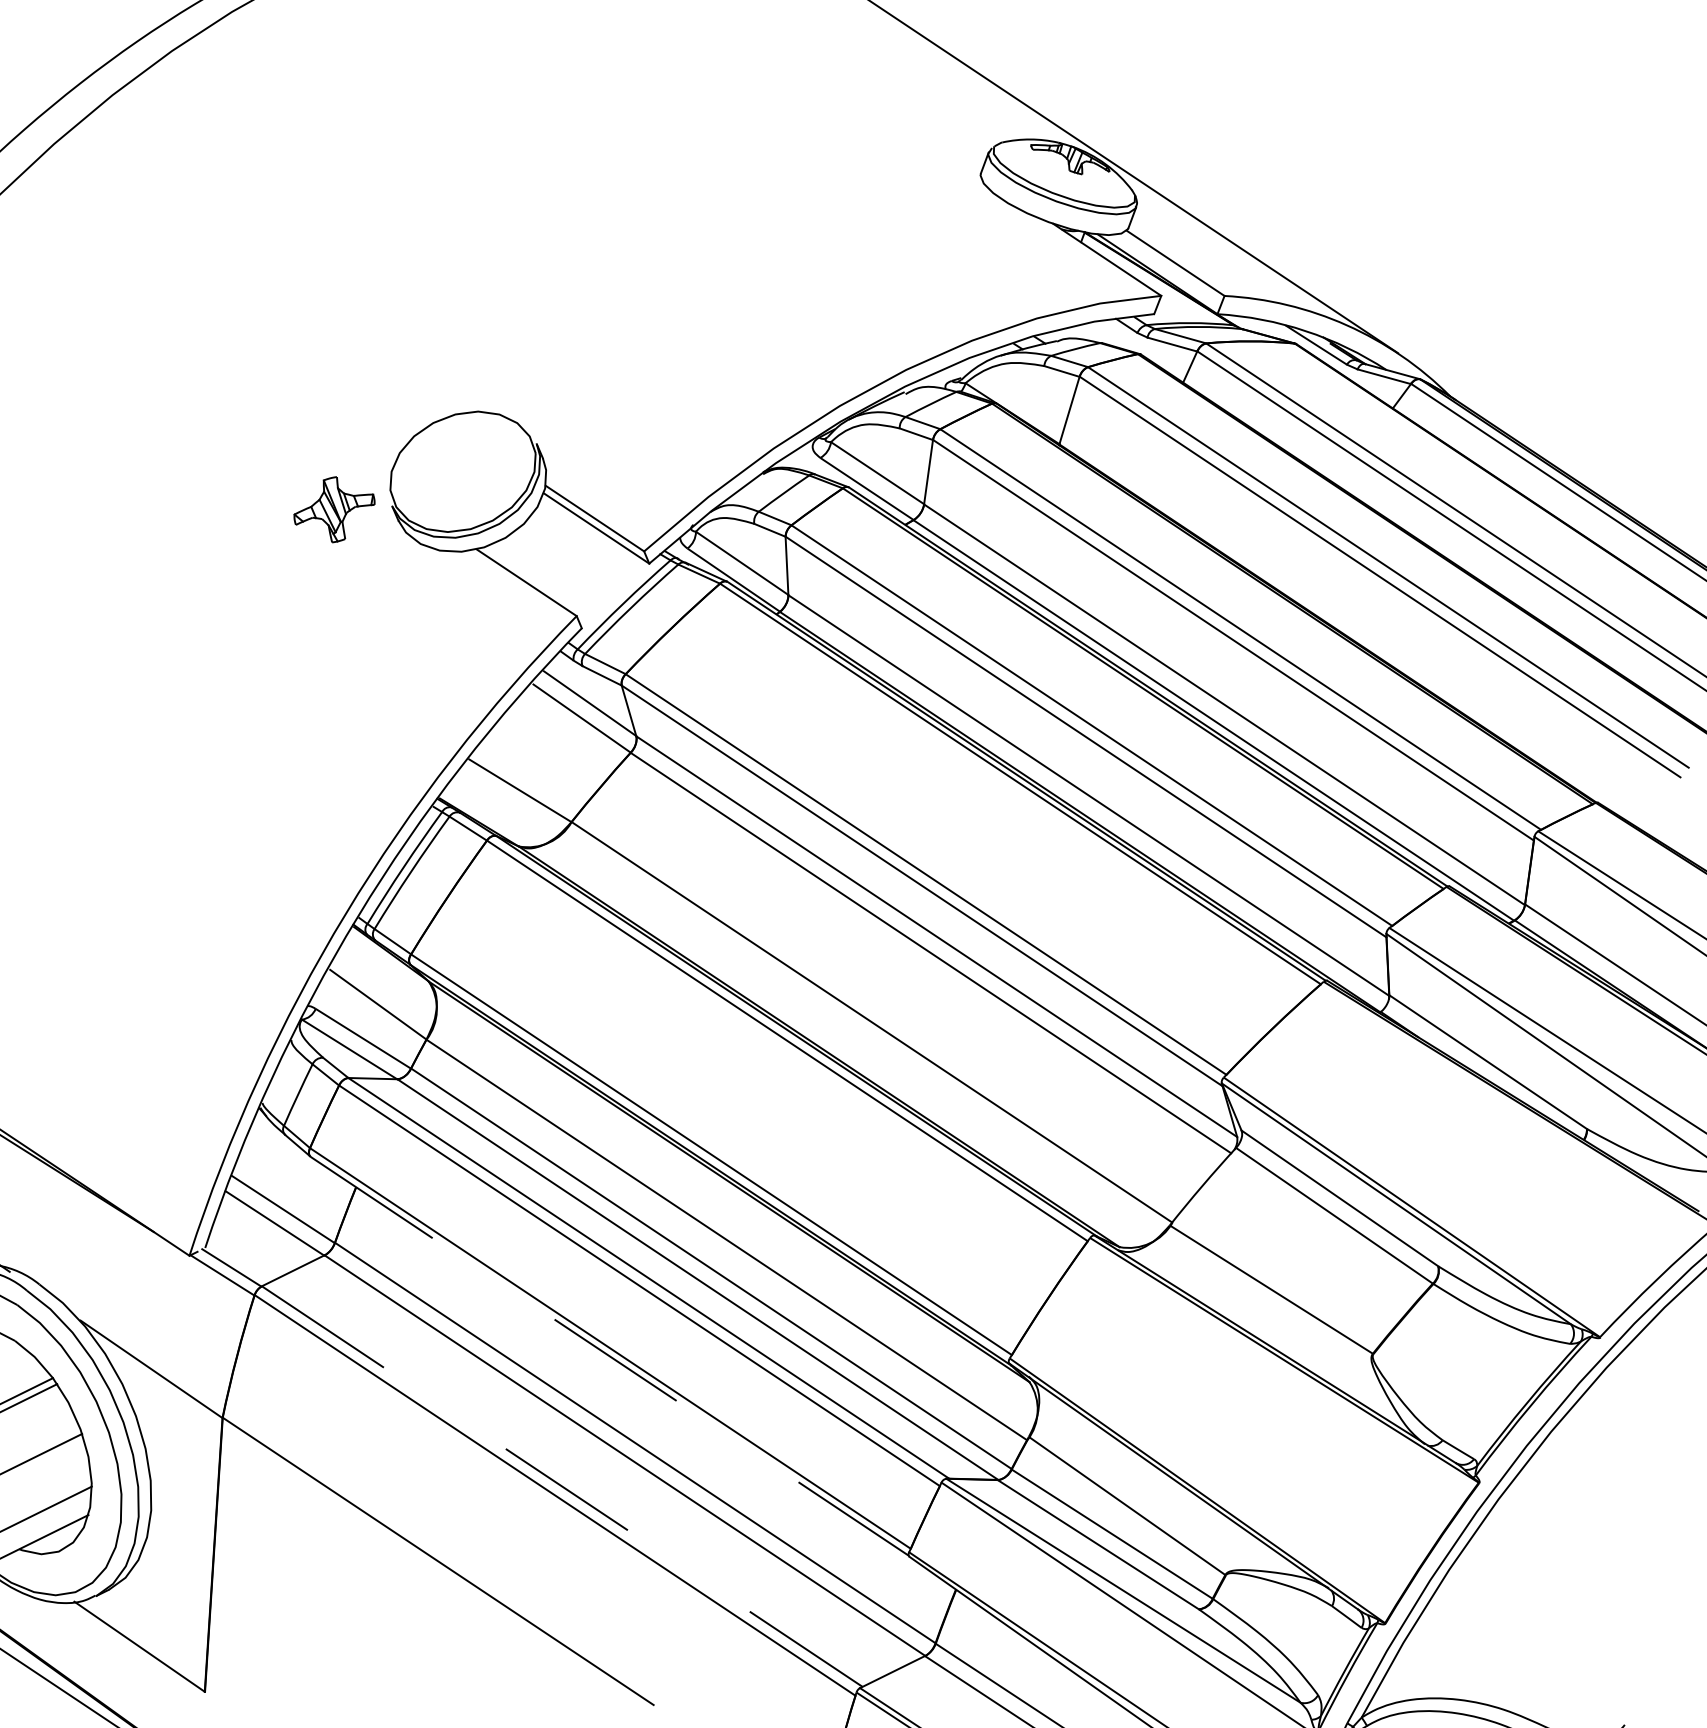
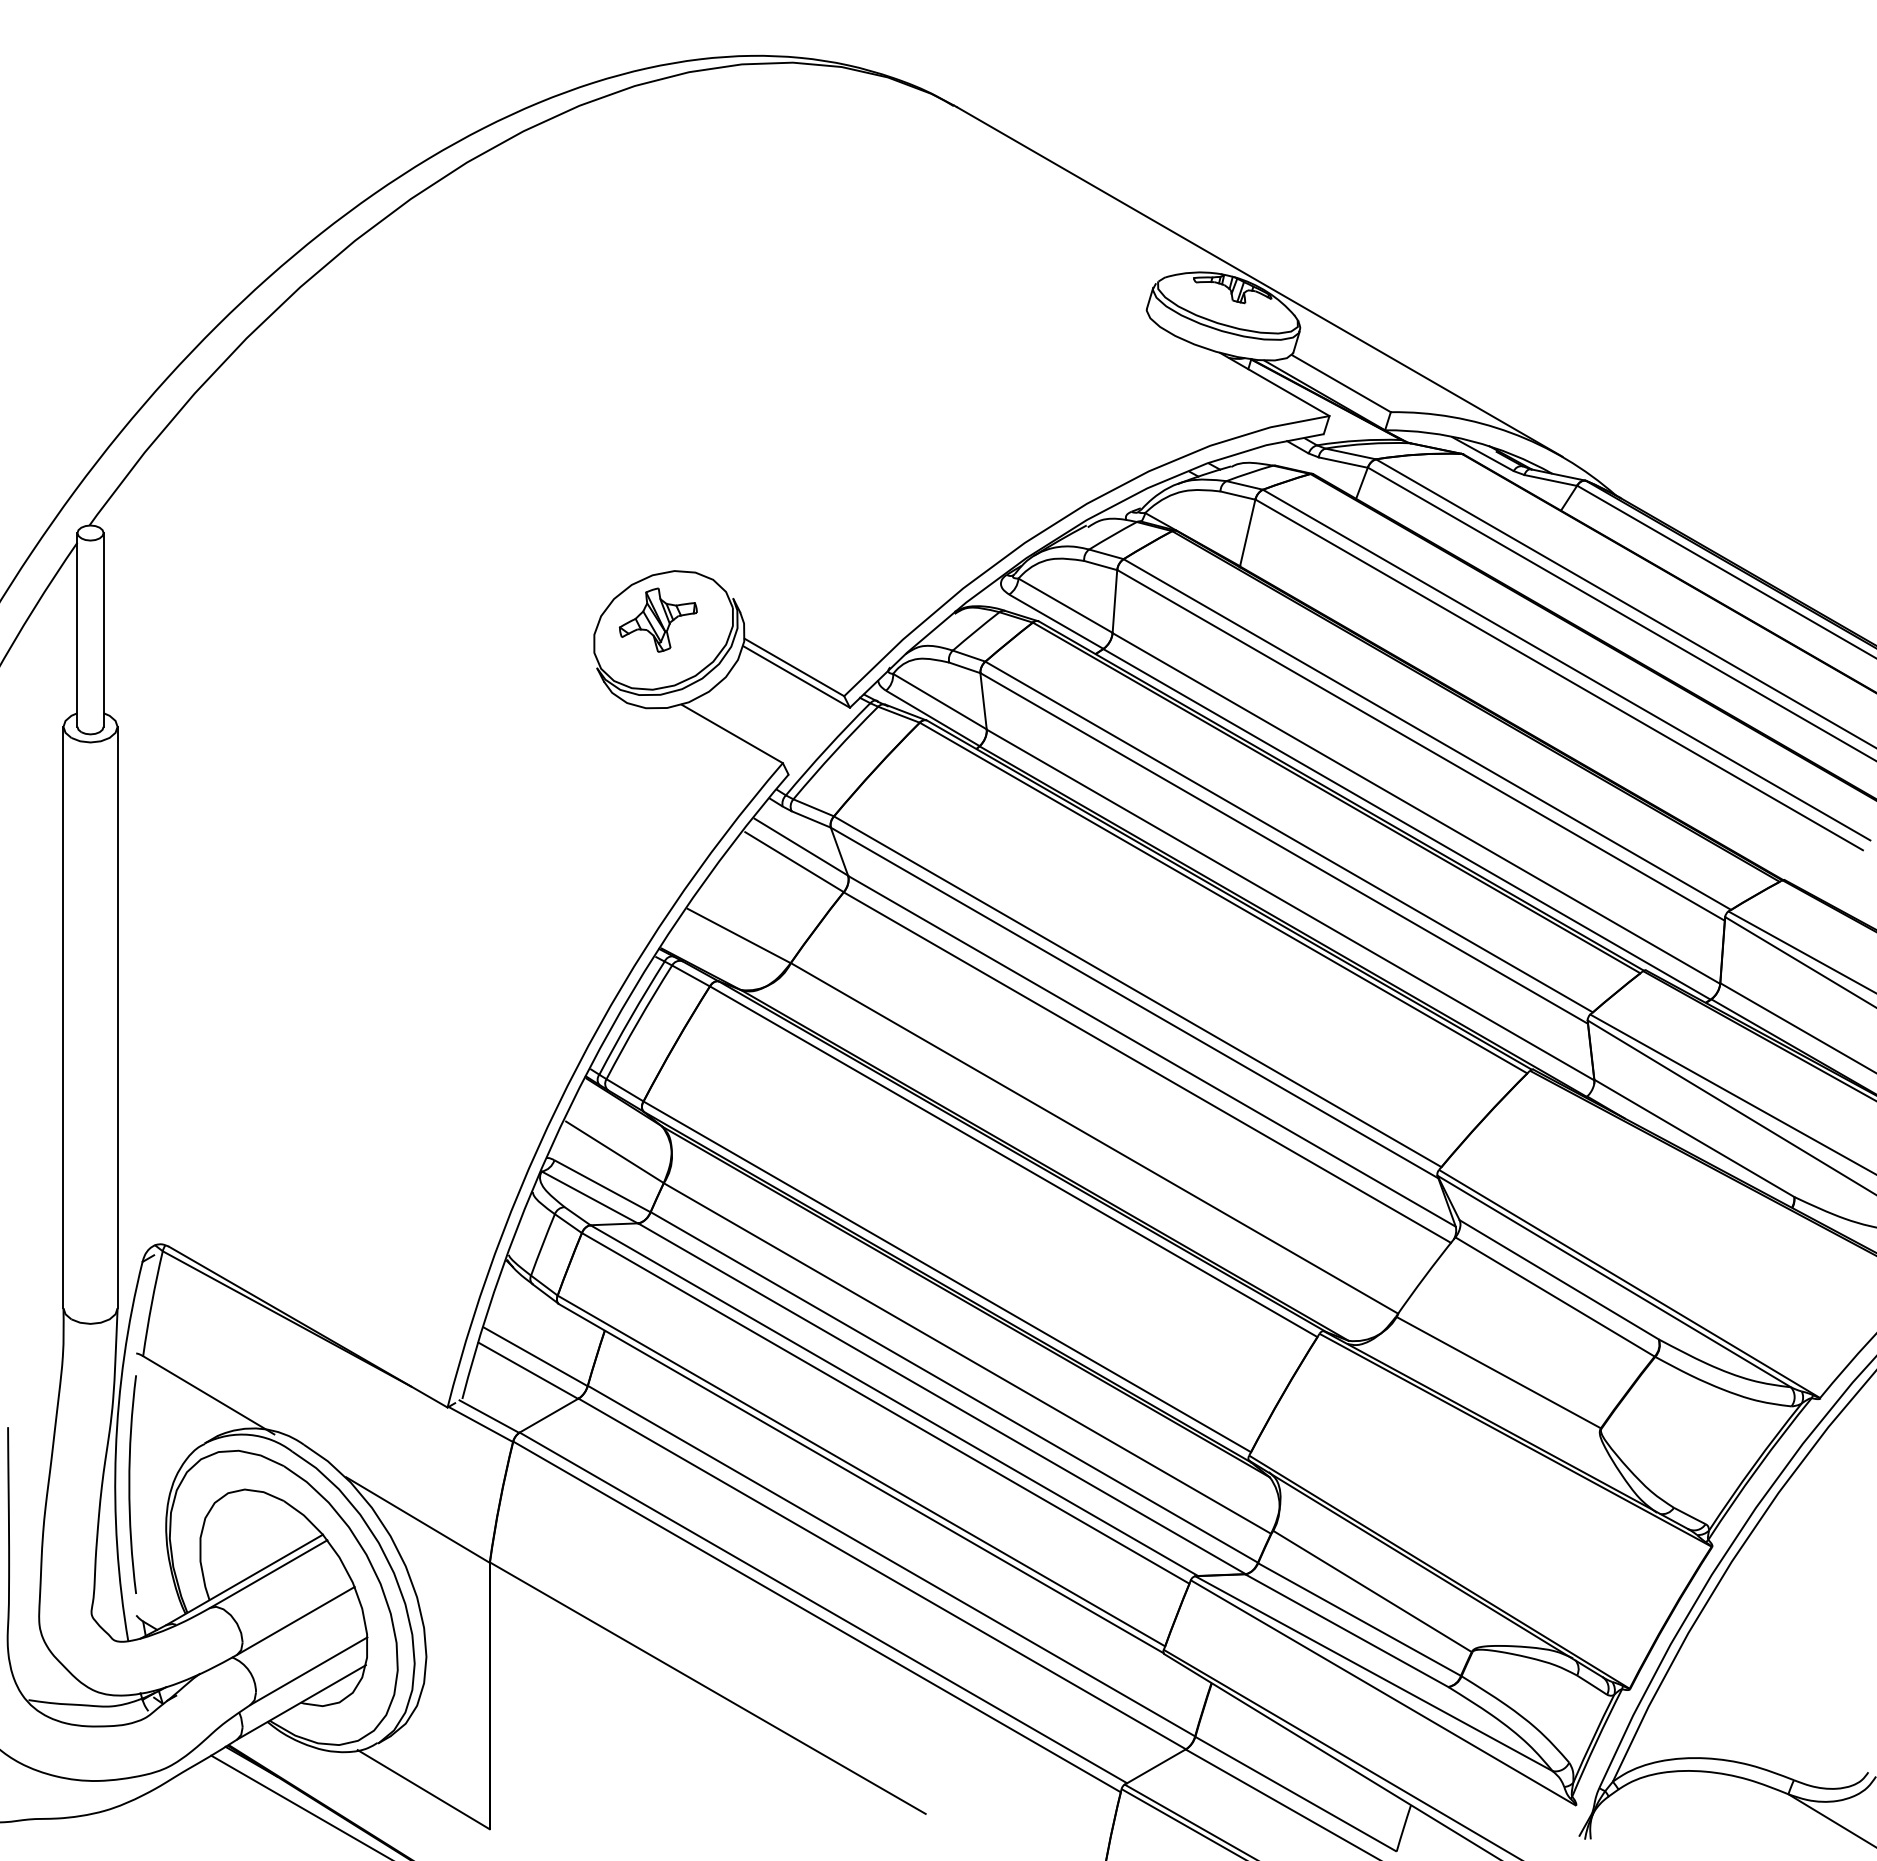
part: (333, 508) -> (657, 619), moved
line: (609, 1356) -> (861, 1478), dashed -> solid
line: (562, 1486) -> (823, 1607), dashed -> solid

